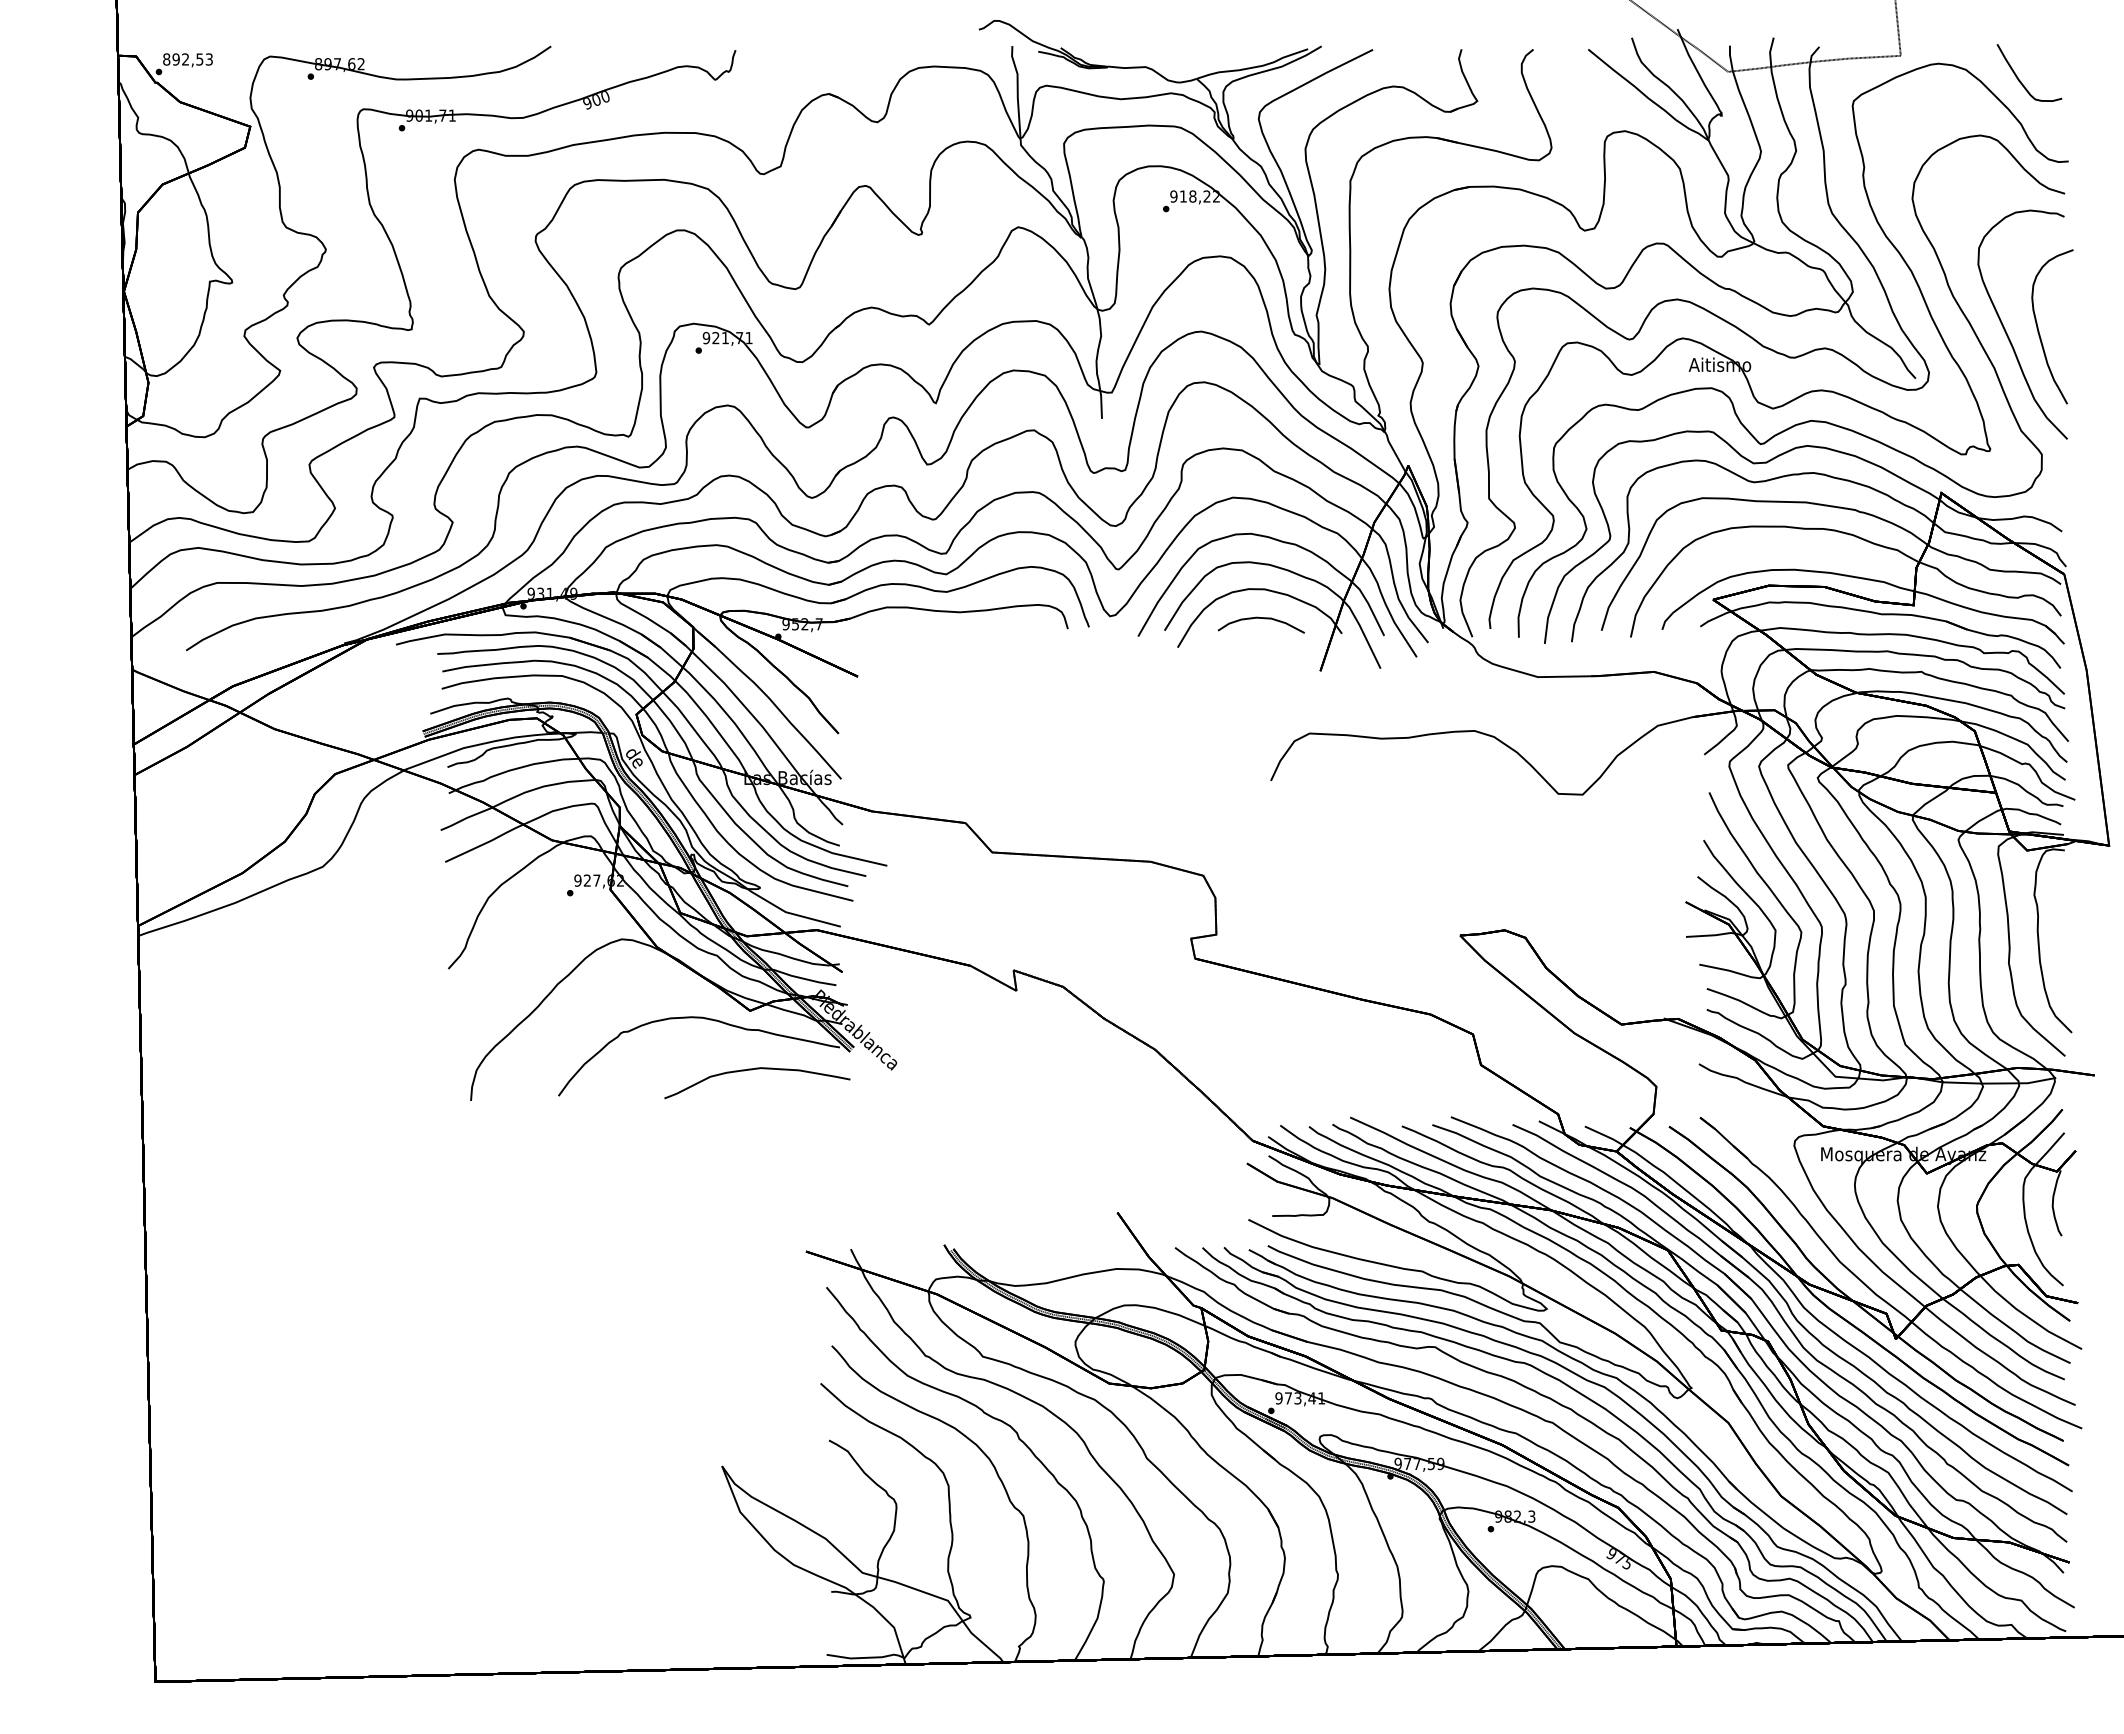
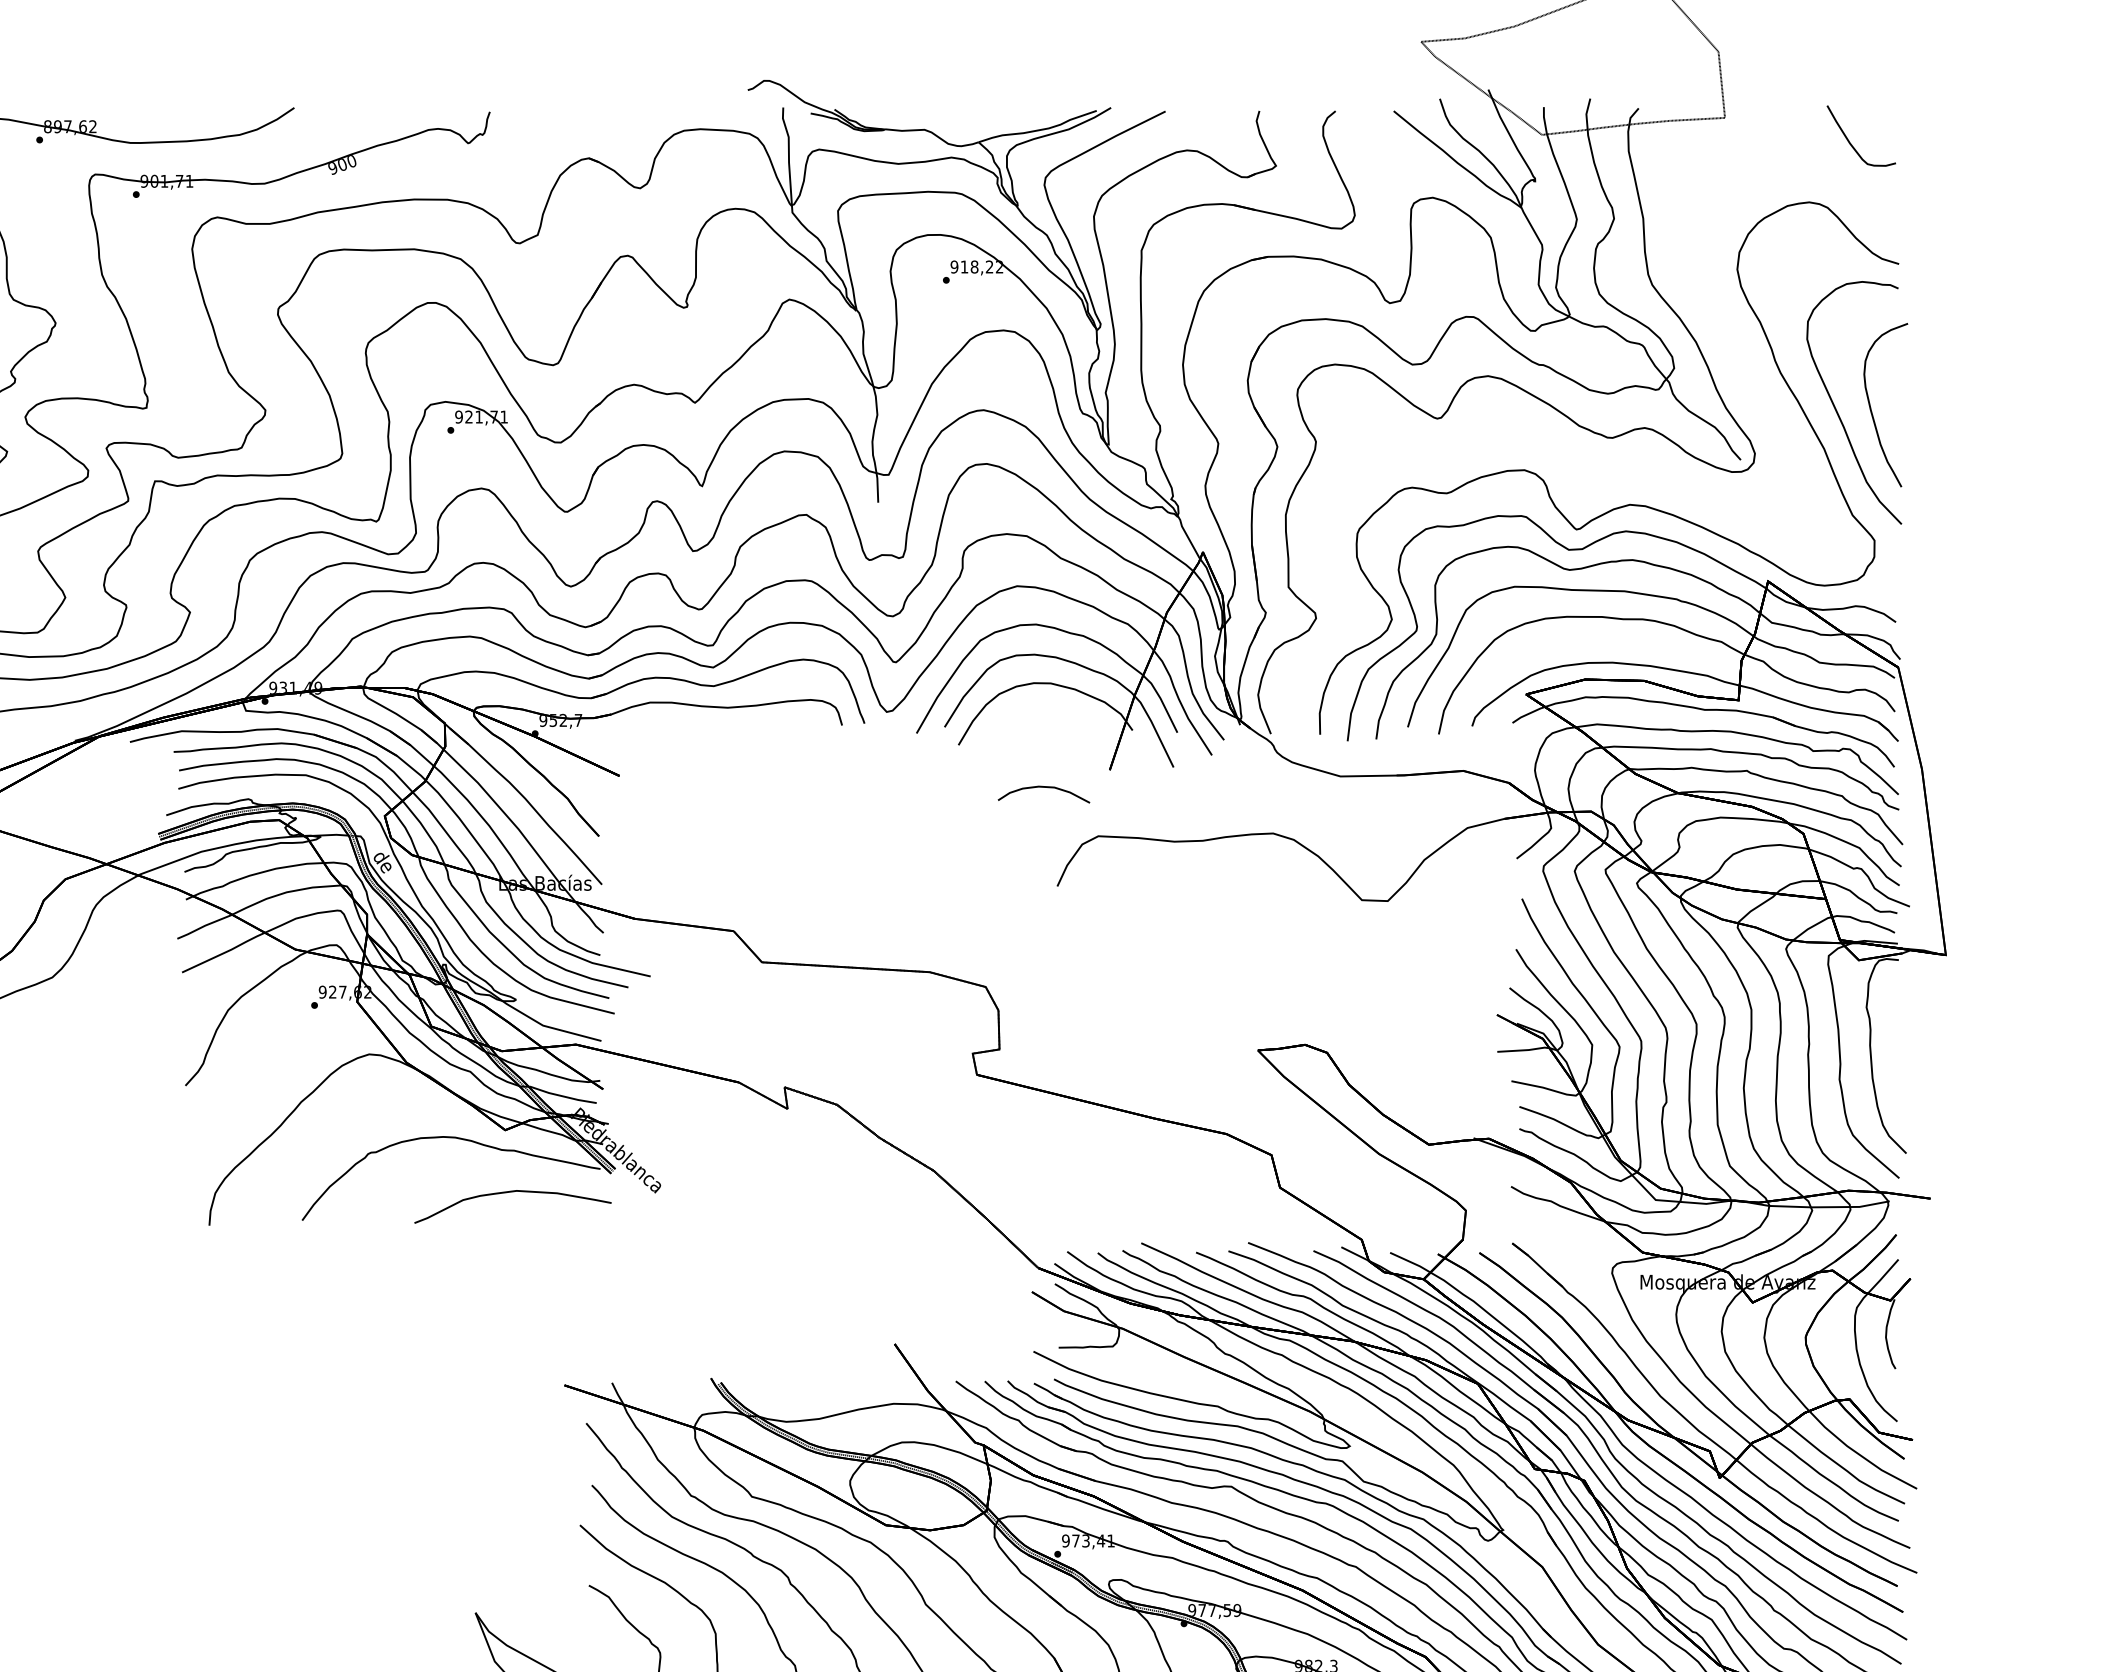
part: (1750, 363) -> (1565, 444), removed
part: (1260, 624) -> (1043, 793), moved

